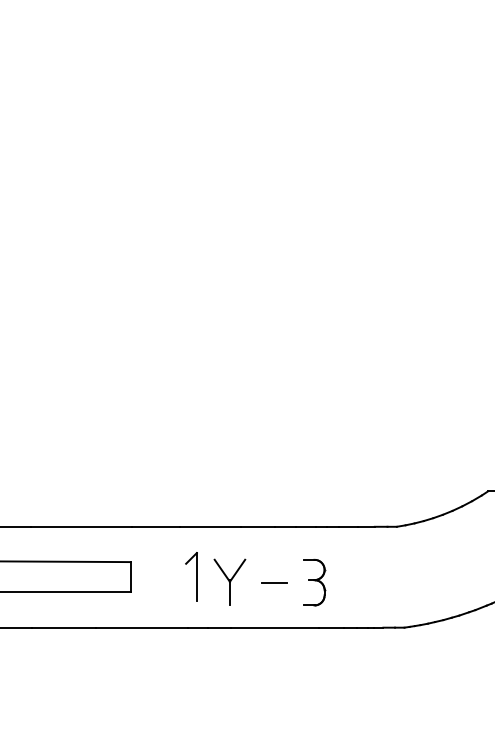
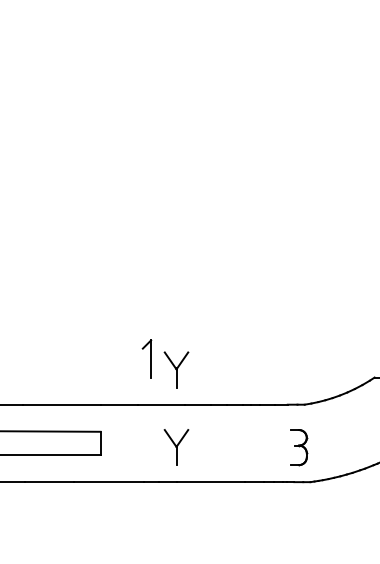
part: (229, 480) -> (176, 369), added
part: (191, 576) -> (147, 358), moved
line: (274, 582) -> (210, 447), removed
part: (314, 582) -> (299, 447), moved

